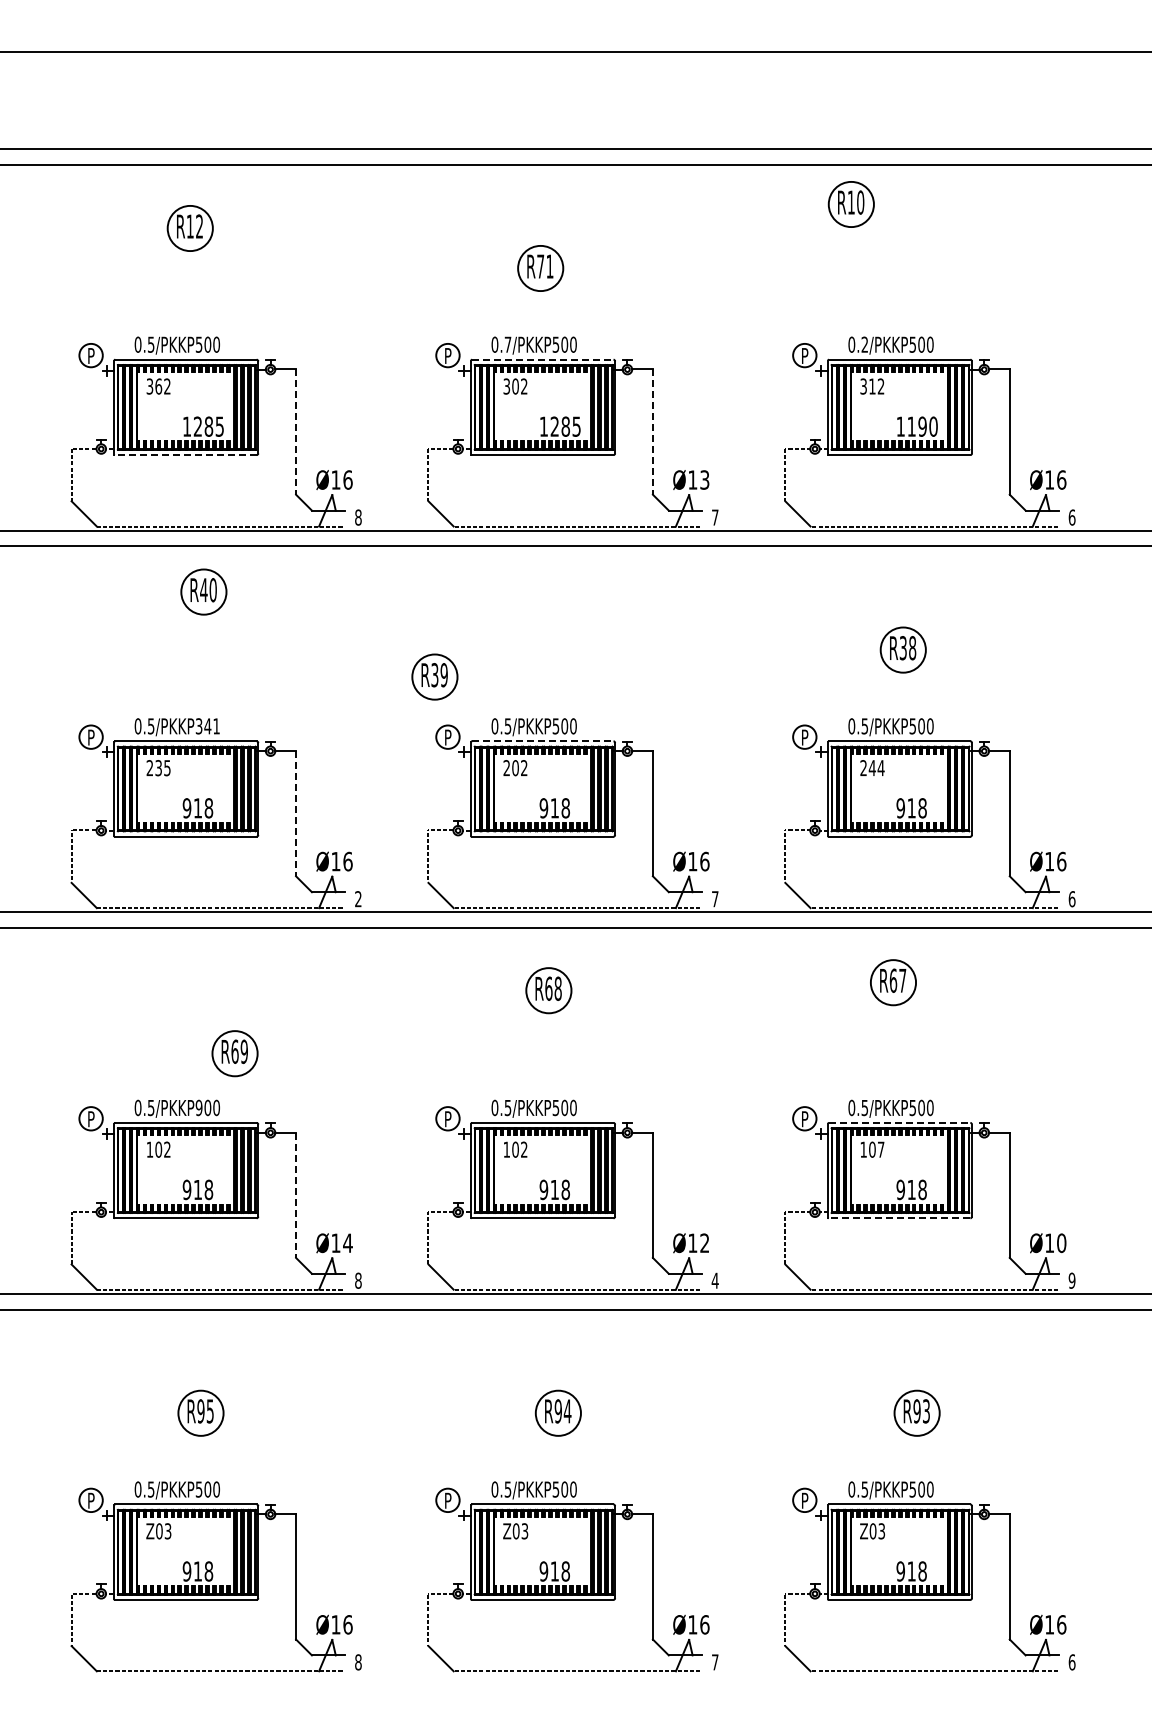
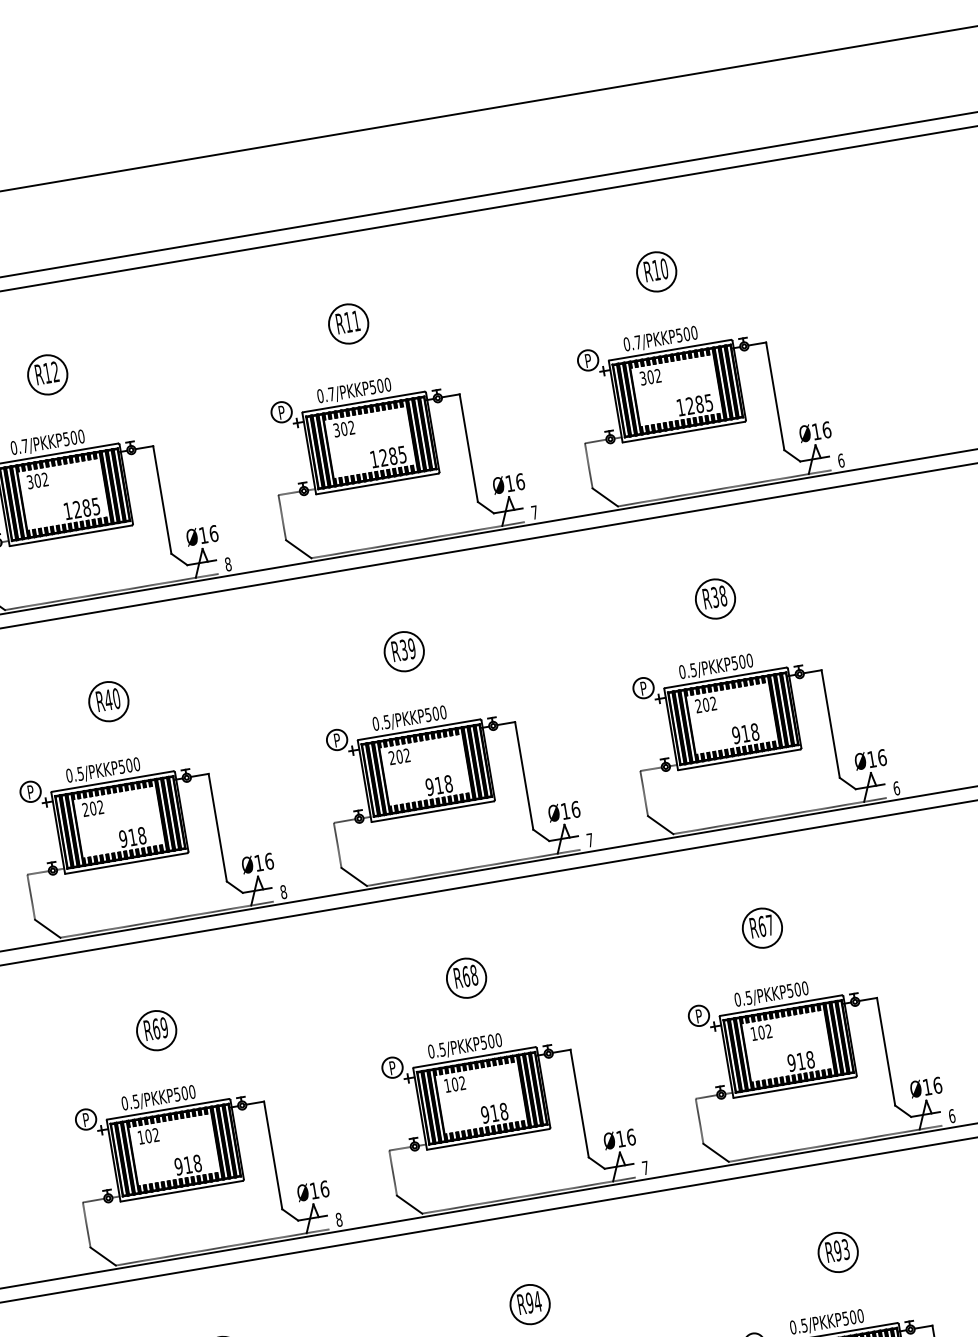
part: (850, 204) -> (655, 272), moved
part: (189, 228) -> (47, 375), moved
text: (540, 266) -> (348, 322), R71 -> R11
text: (151, 344) -> (25, 445), 0.5/PKKP500 -> 0.7/PKKP500
text: (864, 344) -> (637, 342), 0.2/PKKP500 -> 0.7/PKKP500
line: (542, 359) -> (363, 401), dashed -> solid
text: (158, 386) -> (37, 480), 362 -> 302
text: (872, 386) -> (650, 377), 312 -> 302
text: (922, 426) -> (699, 404), 1190 -> 1285
line: (296, 432) -> (162, 500), dashed -> solid
line: (652, 432) -> (468, 448), dashed -> solid
line: (185, 455) -> (70, 536), dashed -> solid
text: (704, 479) -> (519, 481), Ø13 -> Ø16
part: (203, 591) -> (108, 701), moved
part: (434, 676) -> (403, 651), moved
text: (208, 726) -> (129, 765), 0.5/PKKP341 -> 0.5/PKKP500
line: (542, 741) -> (418, 729), dashed -> solid
text: (162, 768) -> (96, 808), 235 -> 202
text: (876, 768) -> (709, 704), 244 -> 202
line: (296, 813) -> (218, 827), dashed -> solid
text: (358, 899) -> (283, 892), 2 -> 8
part: (893, 982) -> (762, 928), moved
part: (548, 990) -> (466, 978), moved
part: (234, 1053) -> (156, 1030), moved
text: (198, 1107) -> (176, 1094), 0.5/PKKP900 -> 0.5/PKKP500
line: (899, 1122) -> (780, 1005), dashed -> solid
text: (880, 1149) -> (768, 1031), 107 -> 102
line: (296, 1195) -> (273, 1155), dashed -> solid
line: (899, 1218) -> (794, 1087), dashed -> solid
text: (1061, 1242) -> (937, 1084), Ø10 -> Ø16
text: (347, 1243) -> (324, 1189), Ø14 -> Ø16
text: (704, 1243) -> (630, 1137), Ø12 -> Ø16
text: (714, 1280) -> (644, 1167), 4 -> 7
text: (1071, 1280) -> (951, 1116), 9 -> 6

